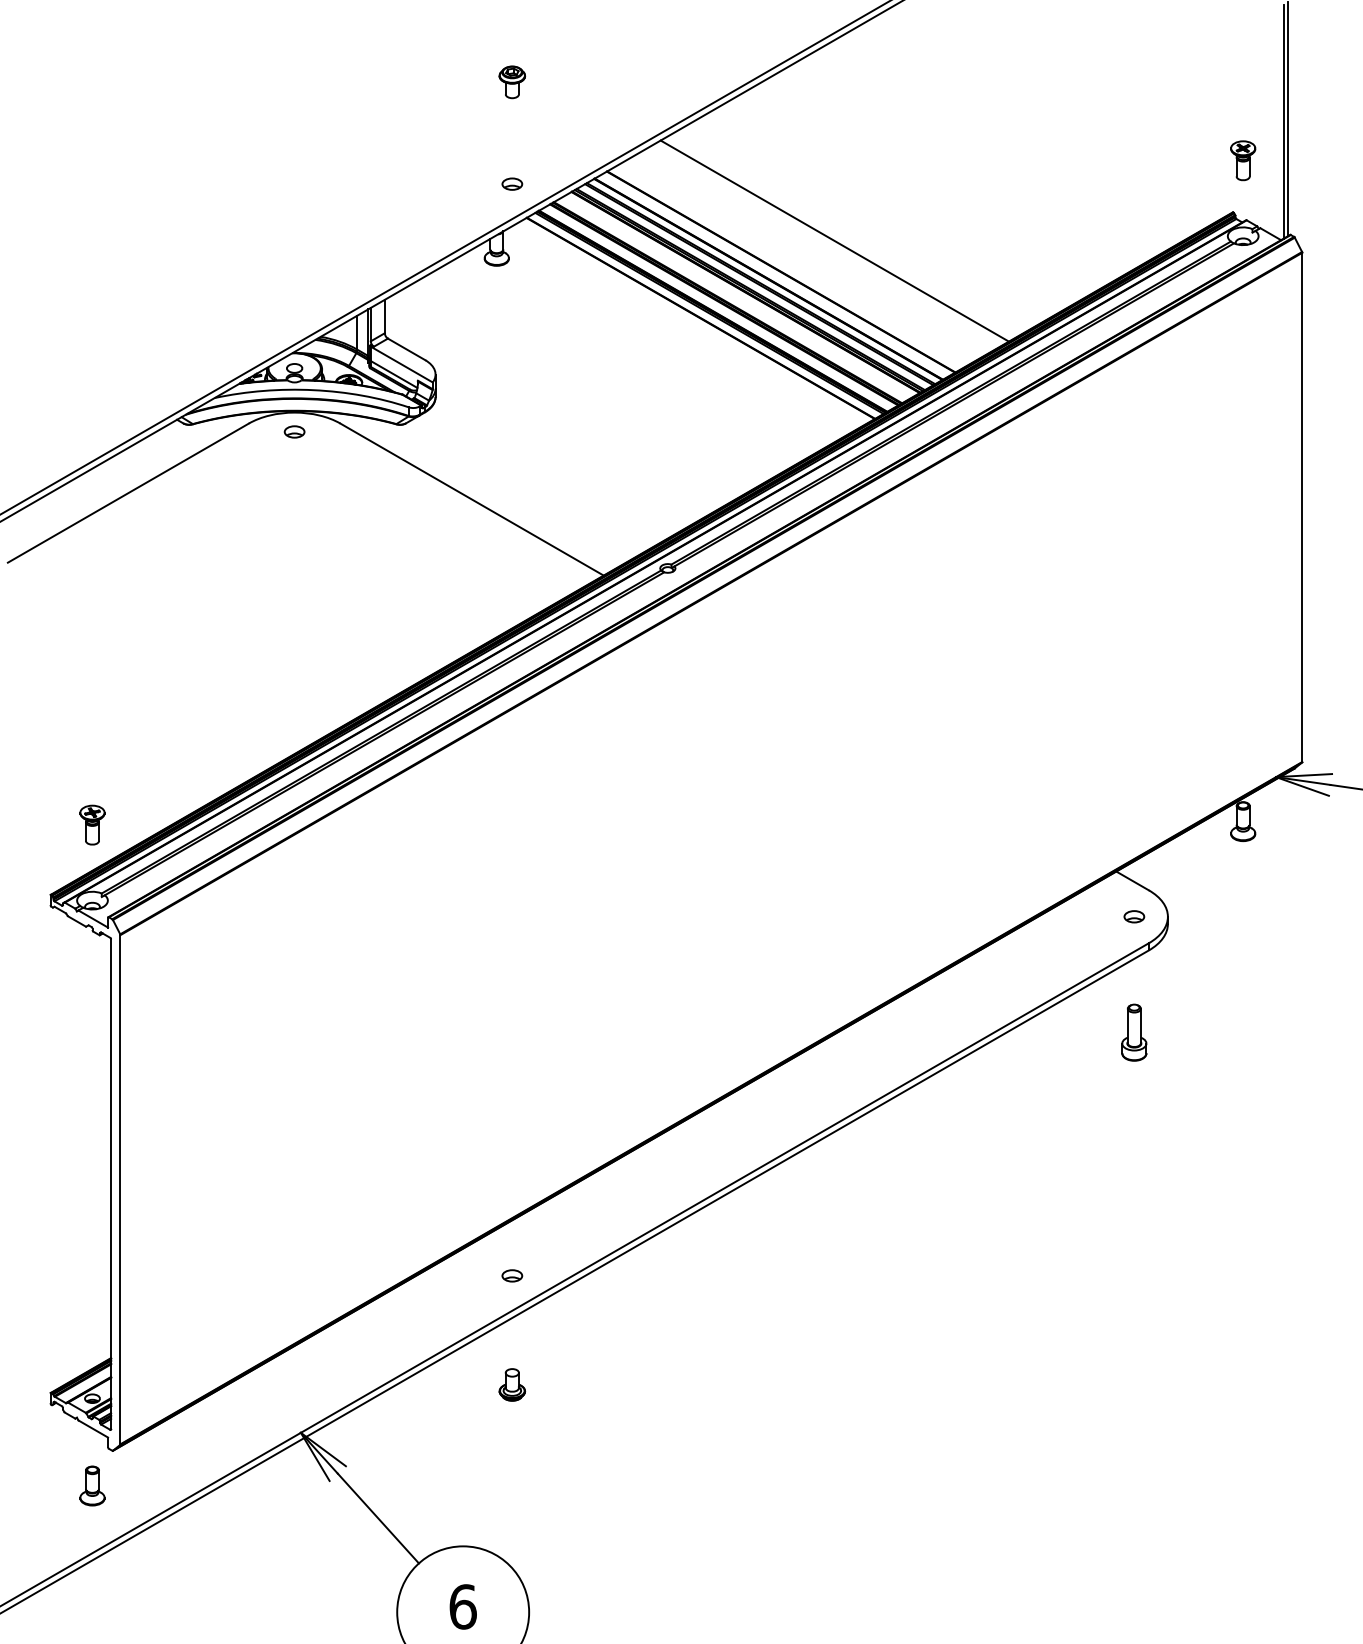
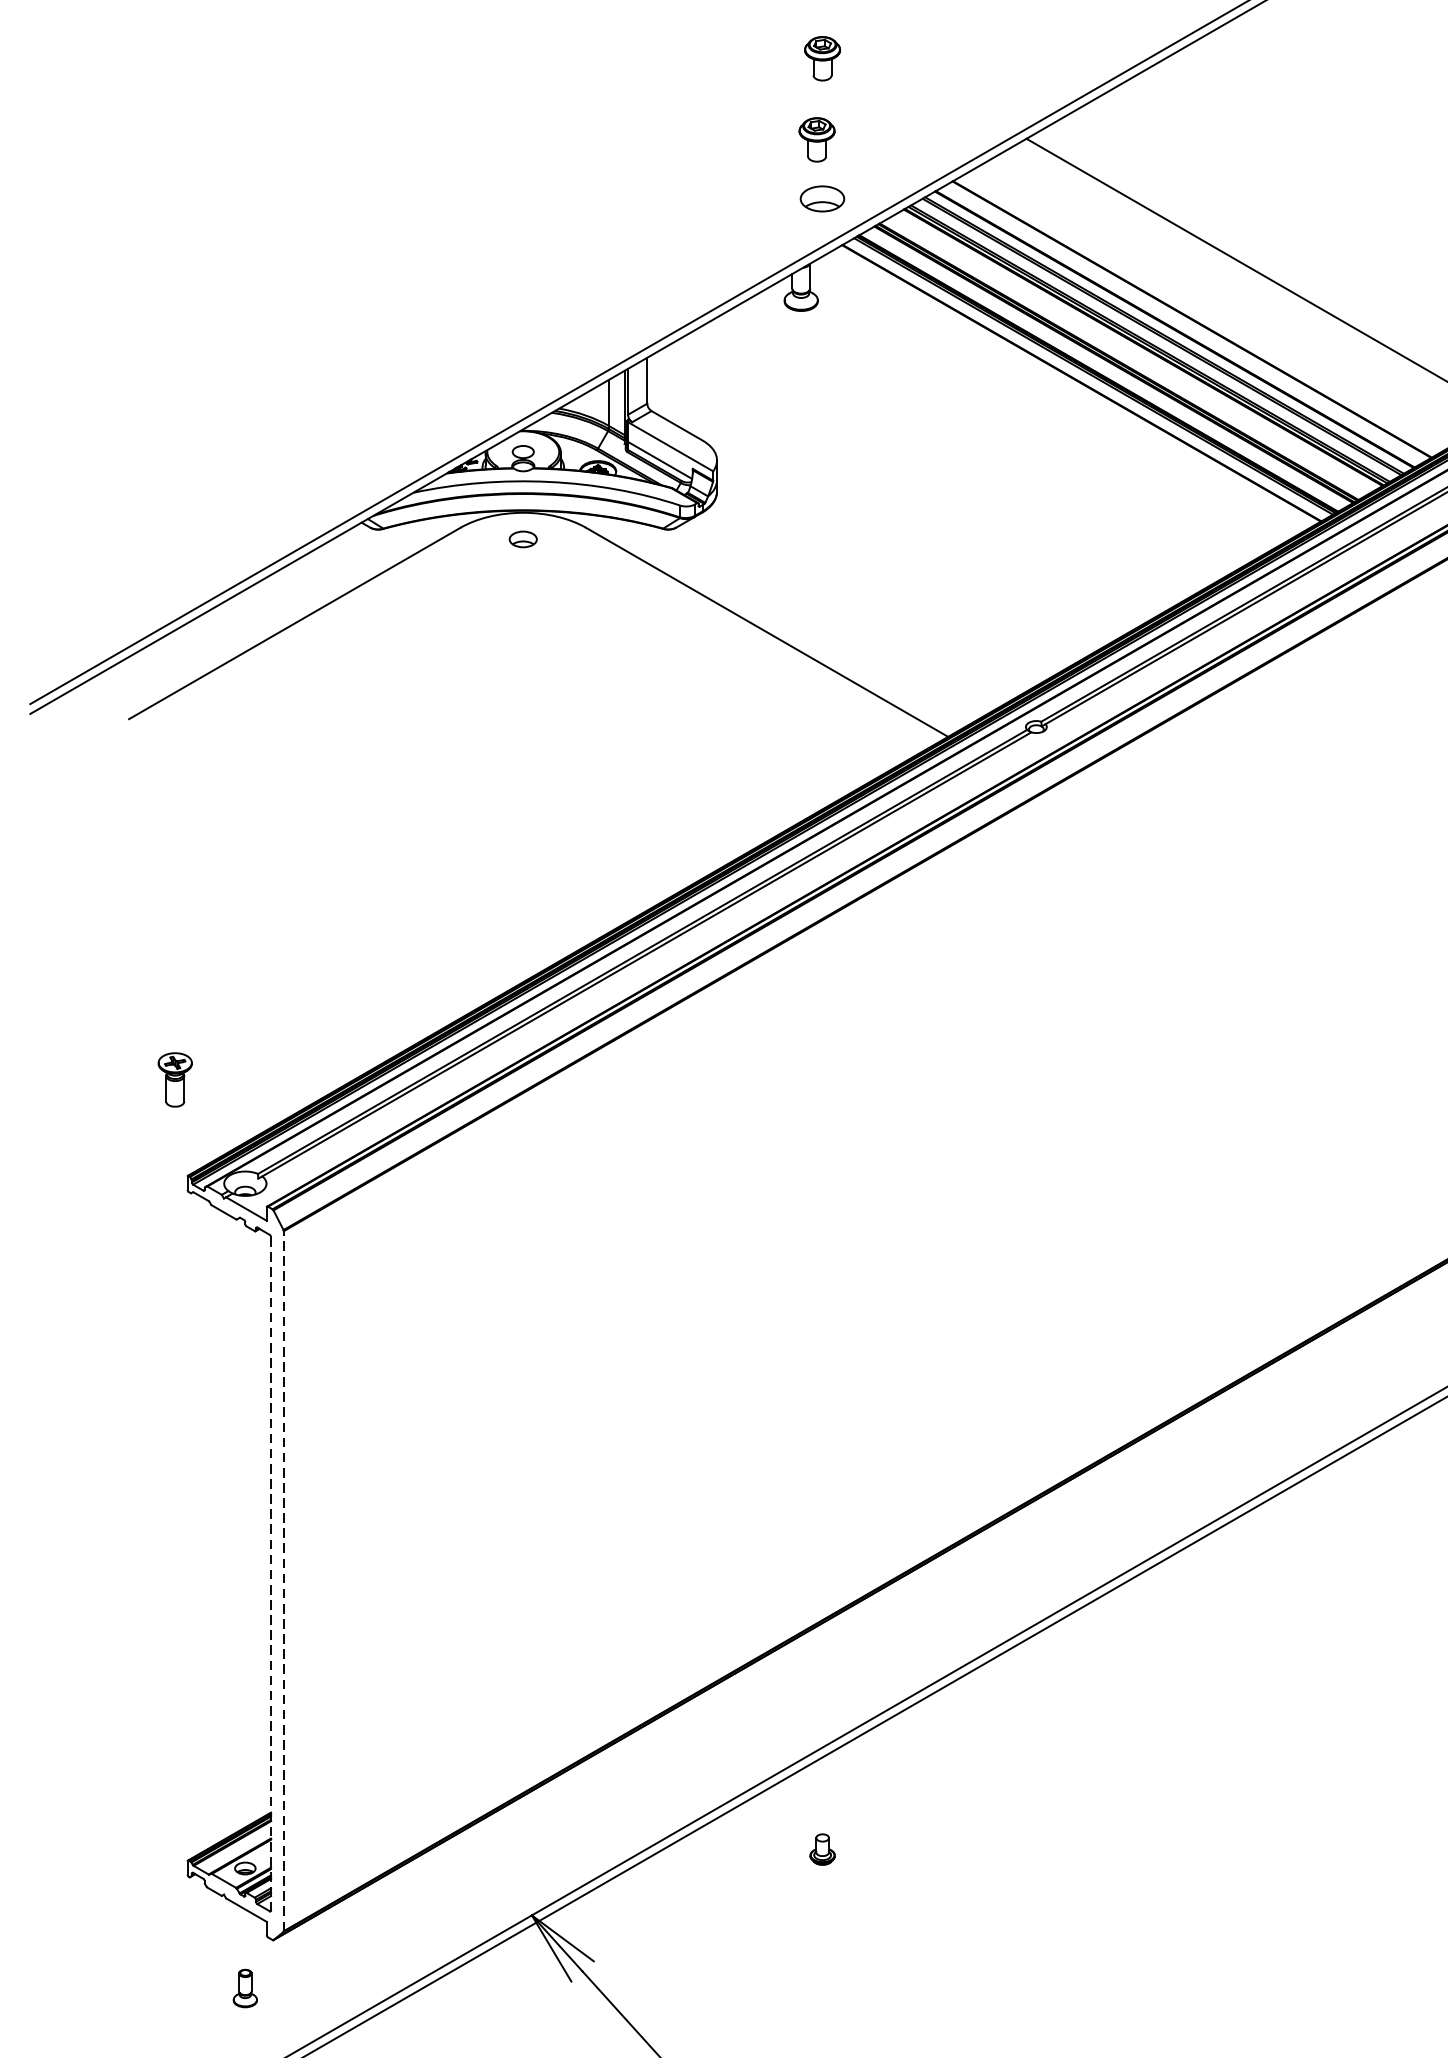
part: (507, 141) -> (815, 140), added
part: (512, 183) -> (822, 197), size x1.6
part: (92, 824) -> (175, 1079), moved
line: (111, 1184) -> (271, 1573), solid -> dashed
line: (120, 1189) -> (283, 1580), solid -> dashed
part: (512, 1275) -> (822, 1699), removed
part: (512, 1384) -> (822, 1848), size x0.7
part: (92, 1485) -> (245, 1987), size x0.7

